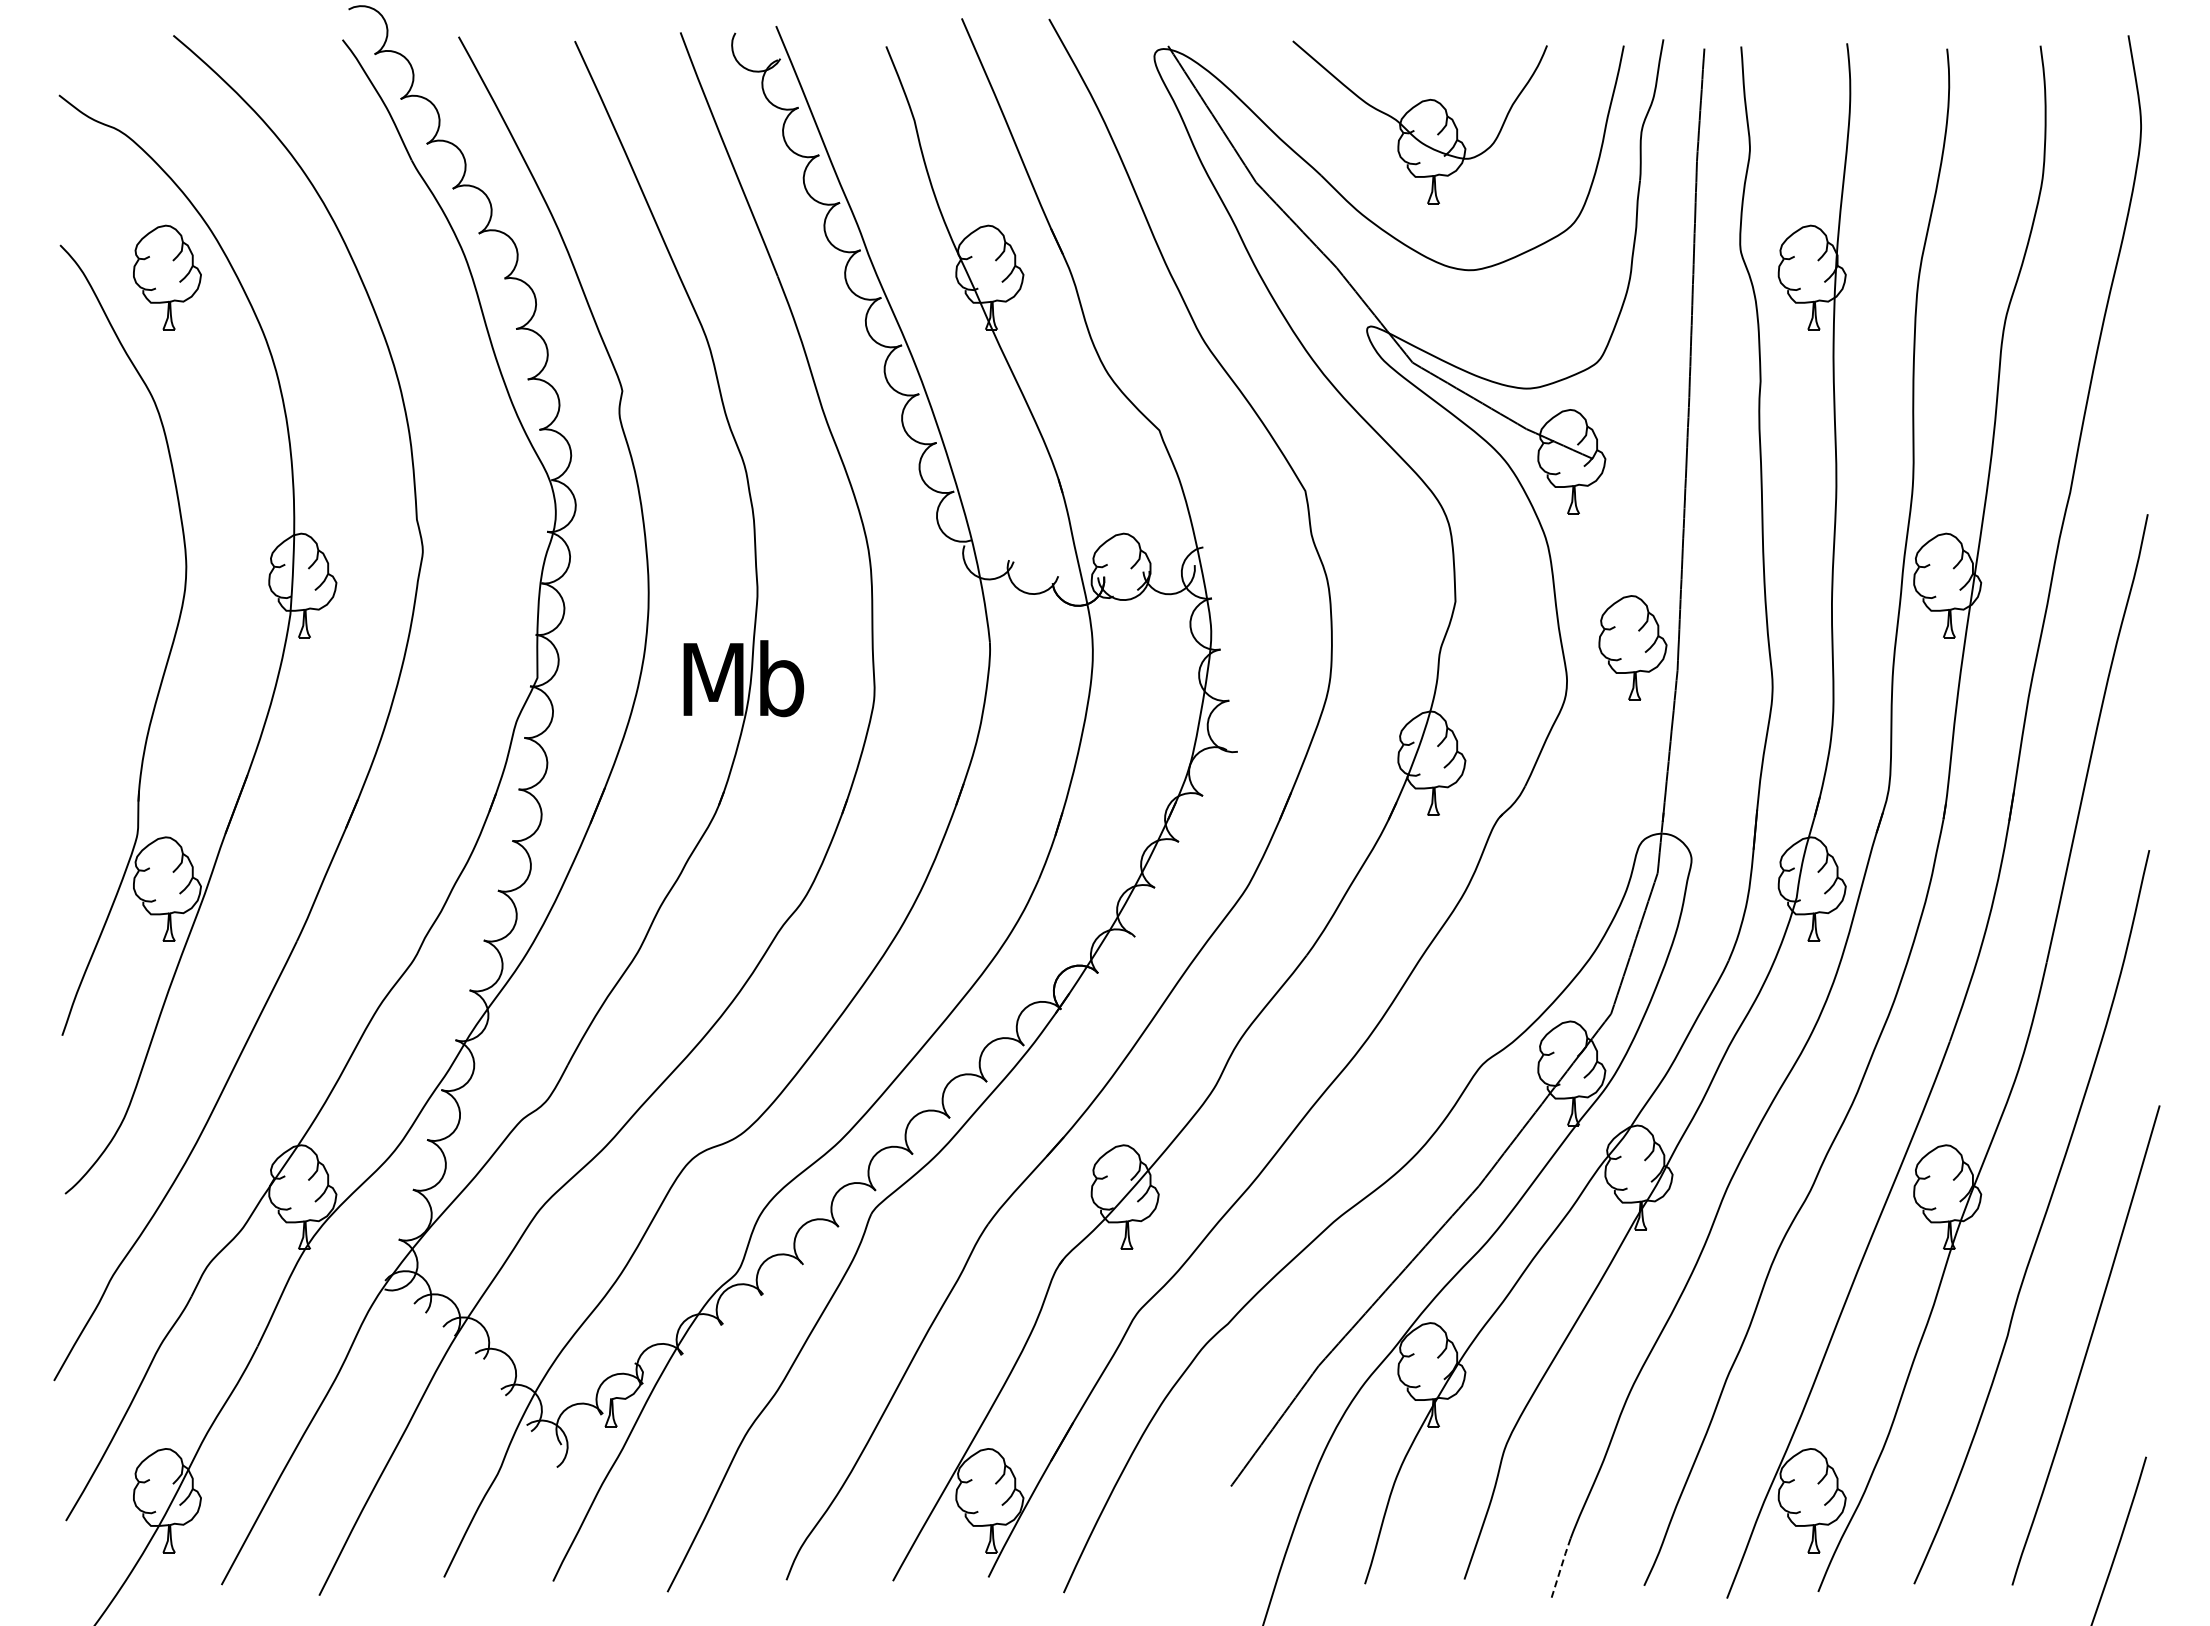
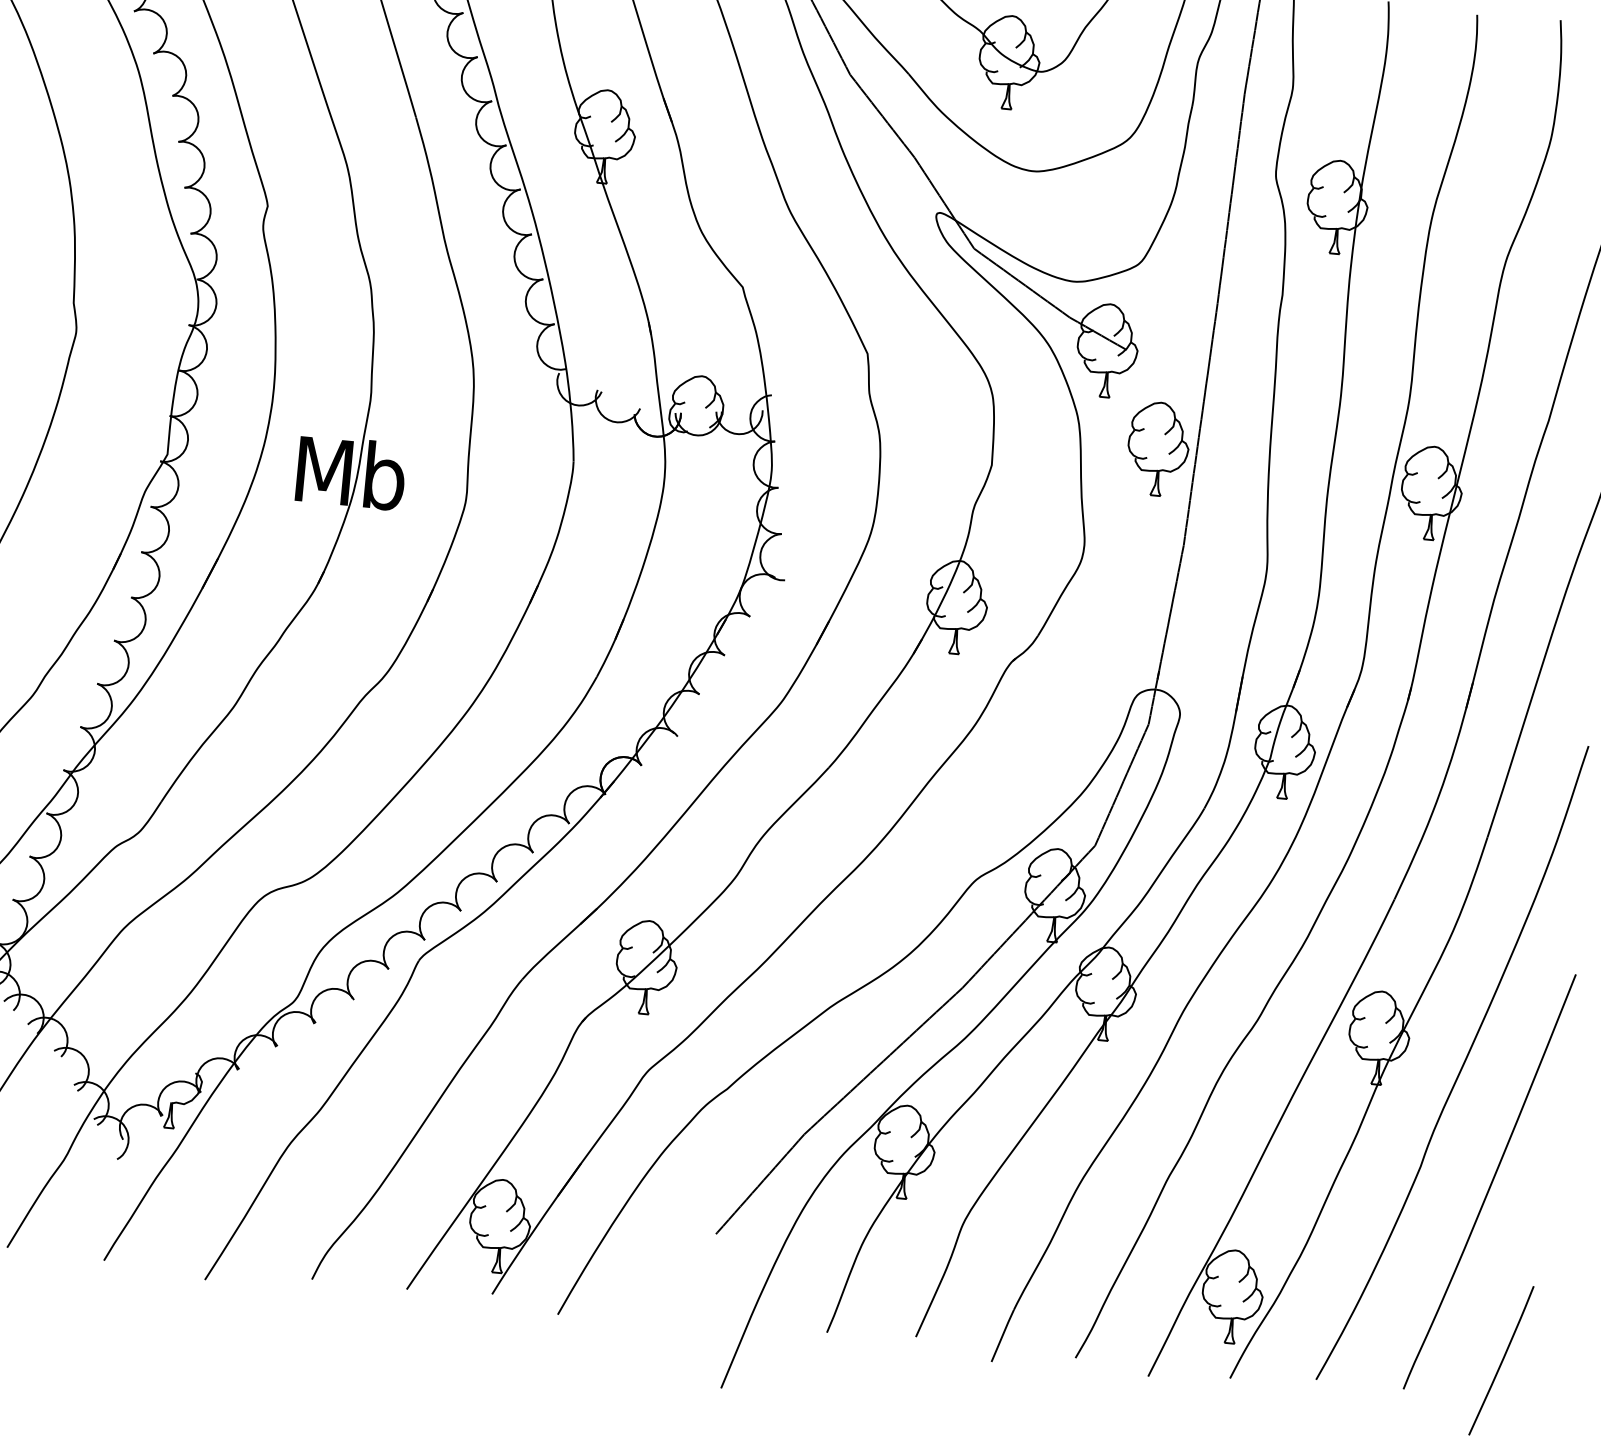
part: (1632, 647) -> (1157, 448), moved
line: (1560, 1568) -> (1002, 1335), dashed -> solid

